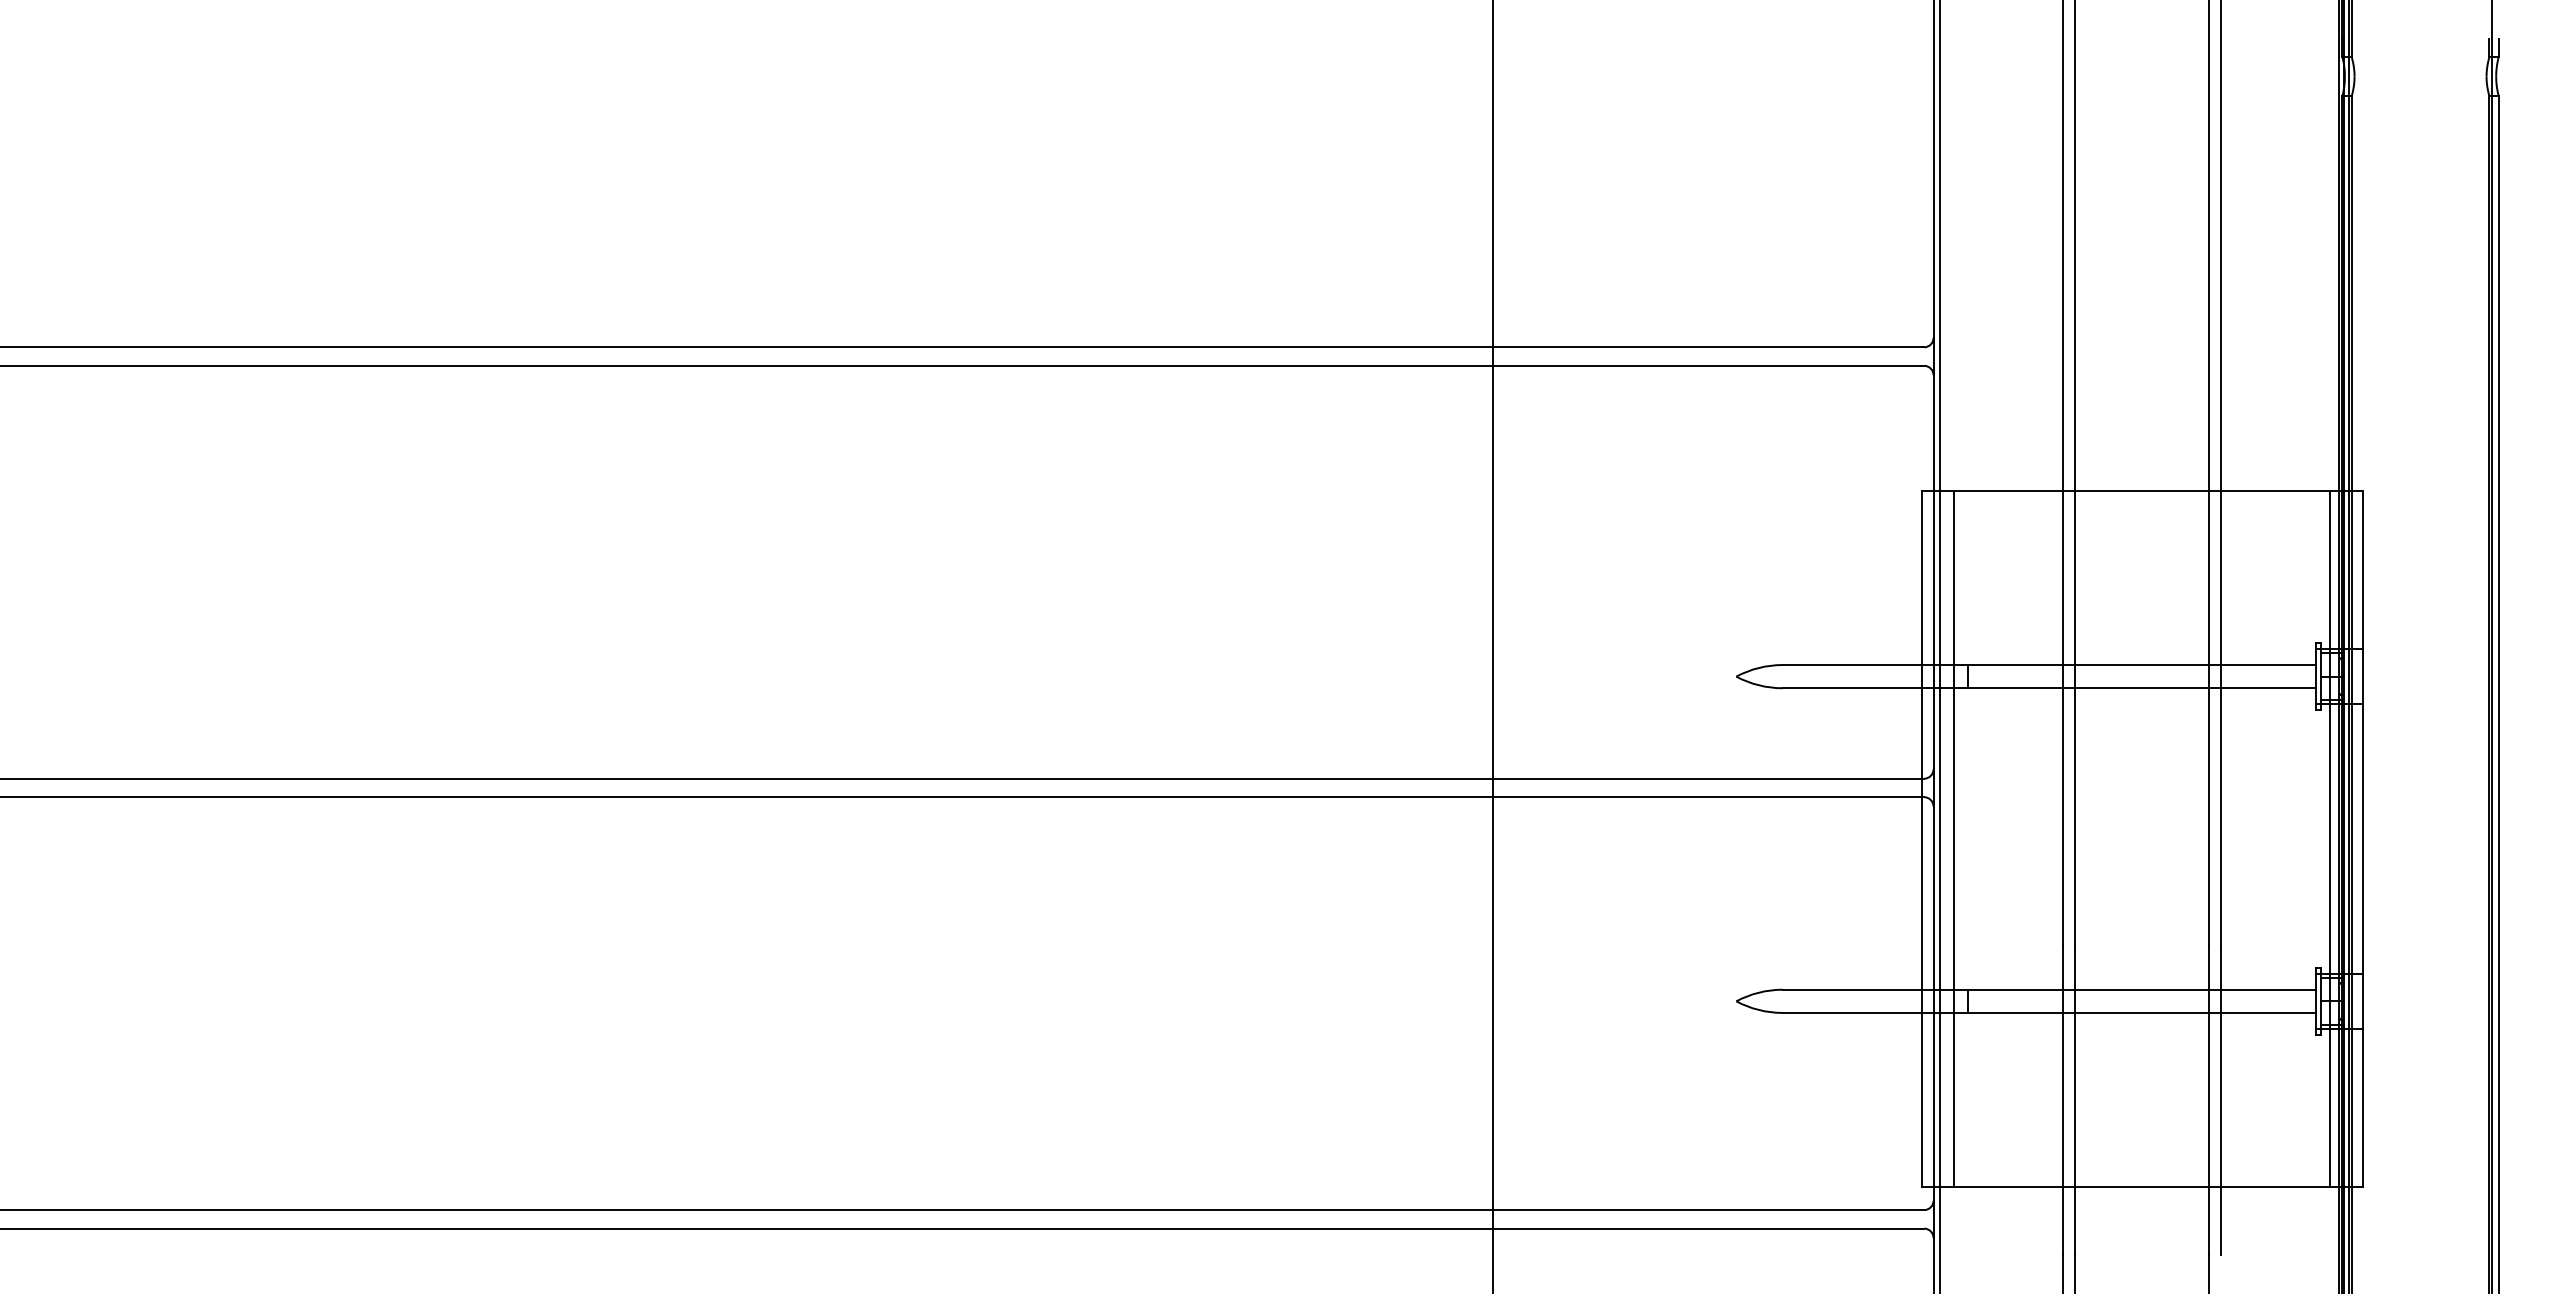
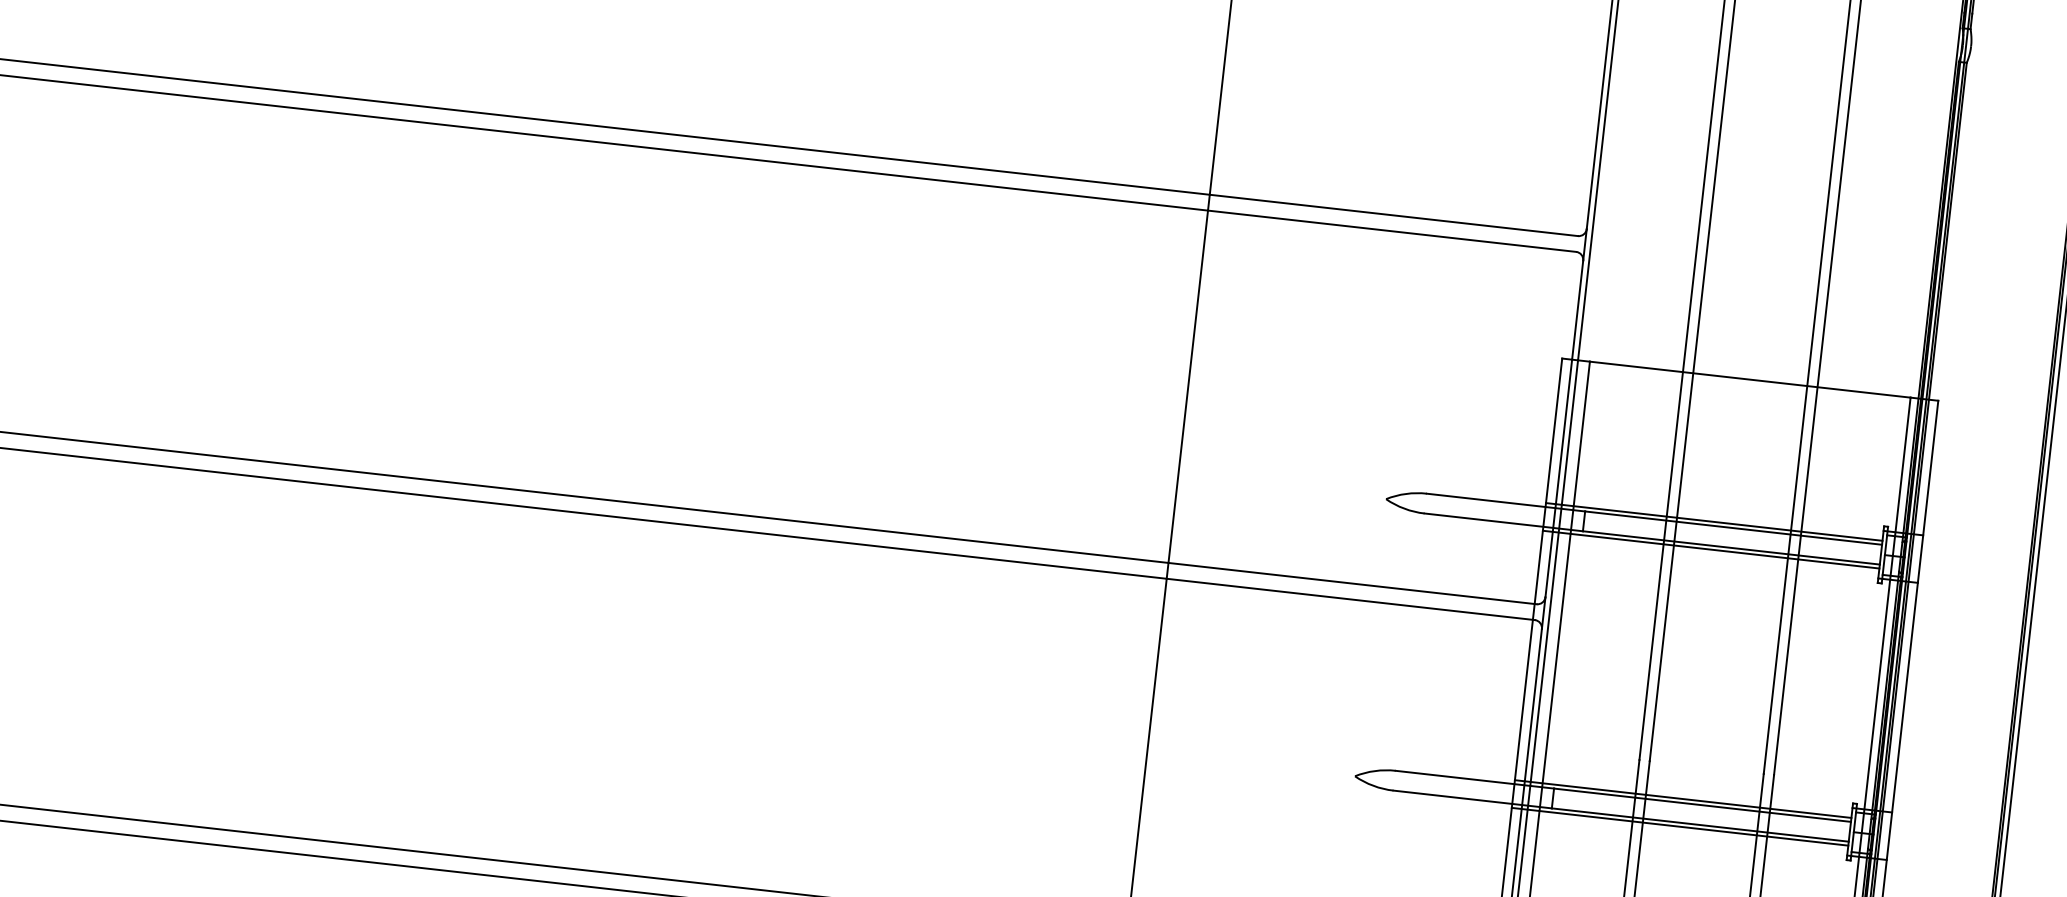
line: (2118, 660) -> (1713, 521), added
line: (2118, 692) -> (1710, 549), added
line: (2118, 985) -> (1682, 799), added
line: (2118, 1017) -> (1679, 826), added

